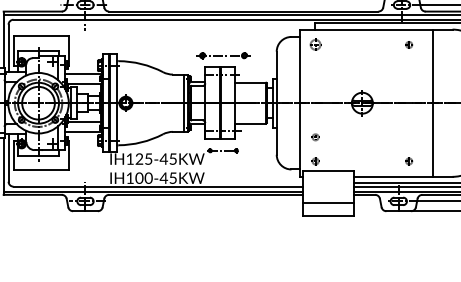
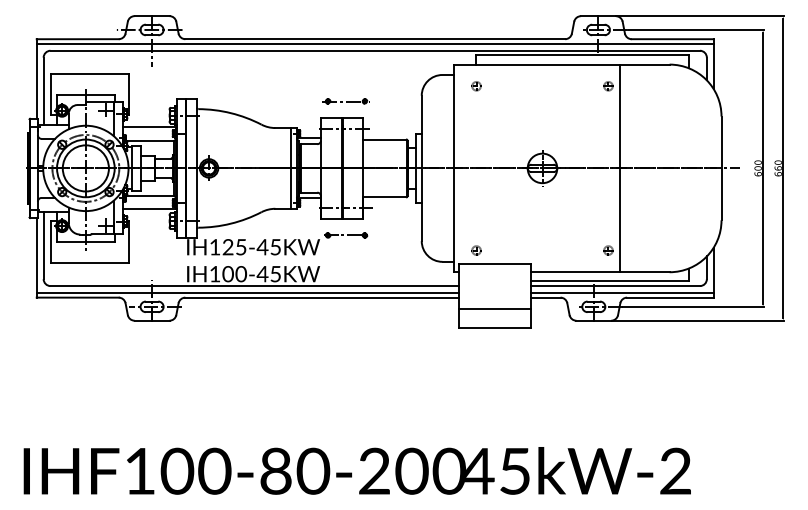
part: (315, 45) -> (476, 86), size x0.62
part: (222, 55) -> (345, 101), size x0.62
line: (433, 103) -> (619, 168), moved
part: (315, 137) -> (476, 216), removed

